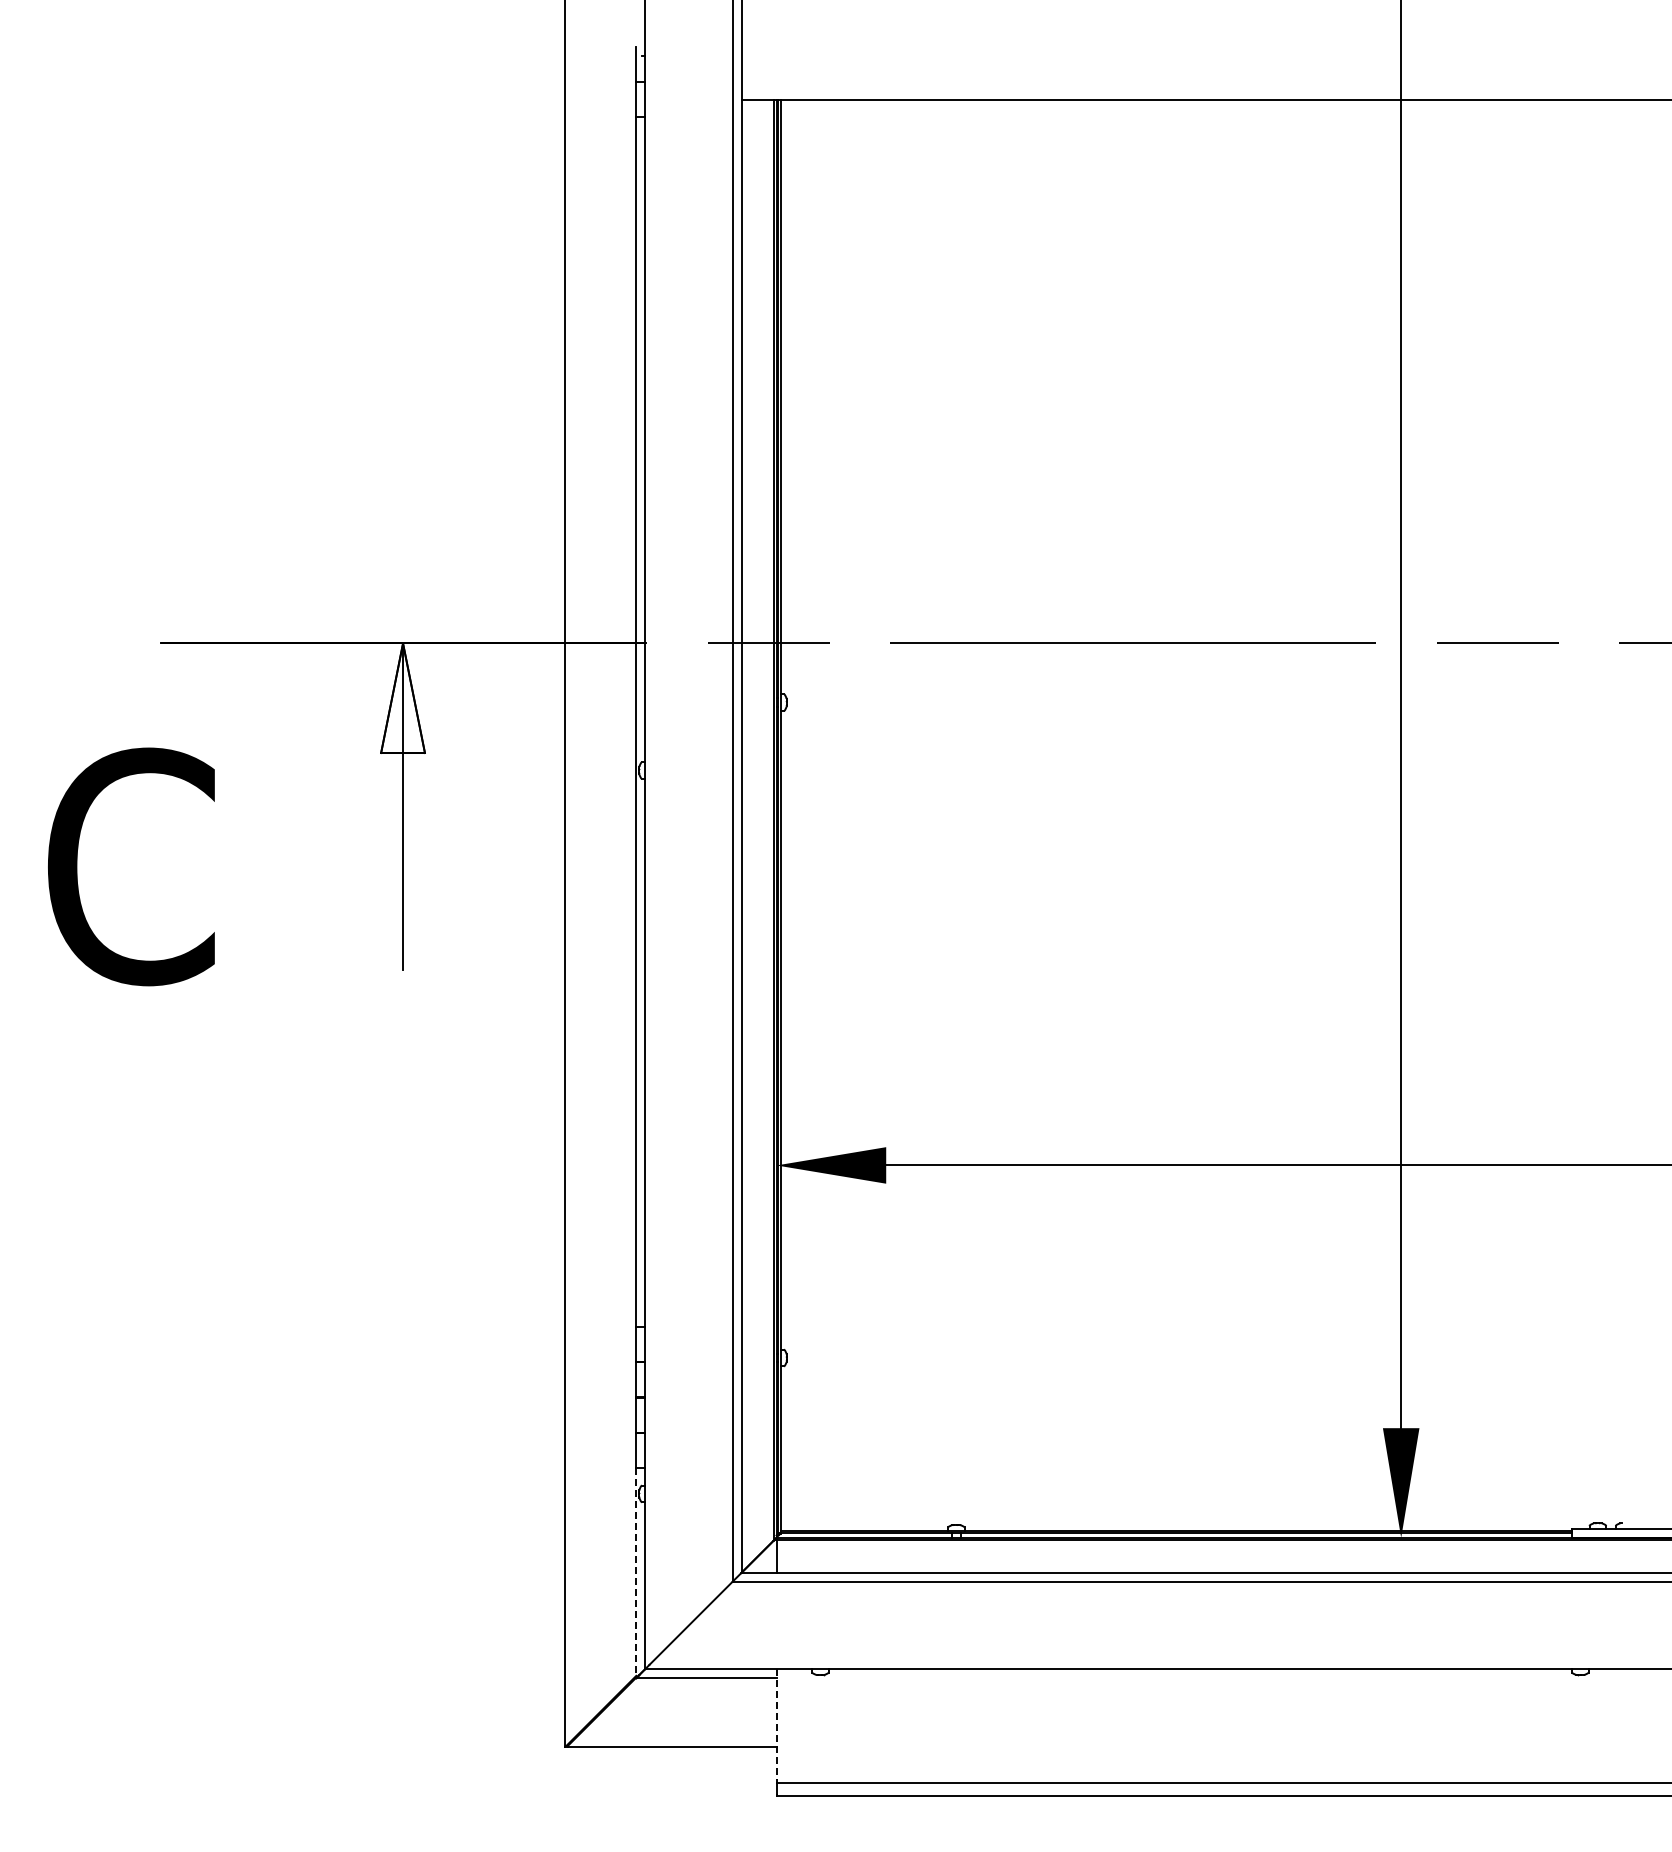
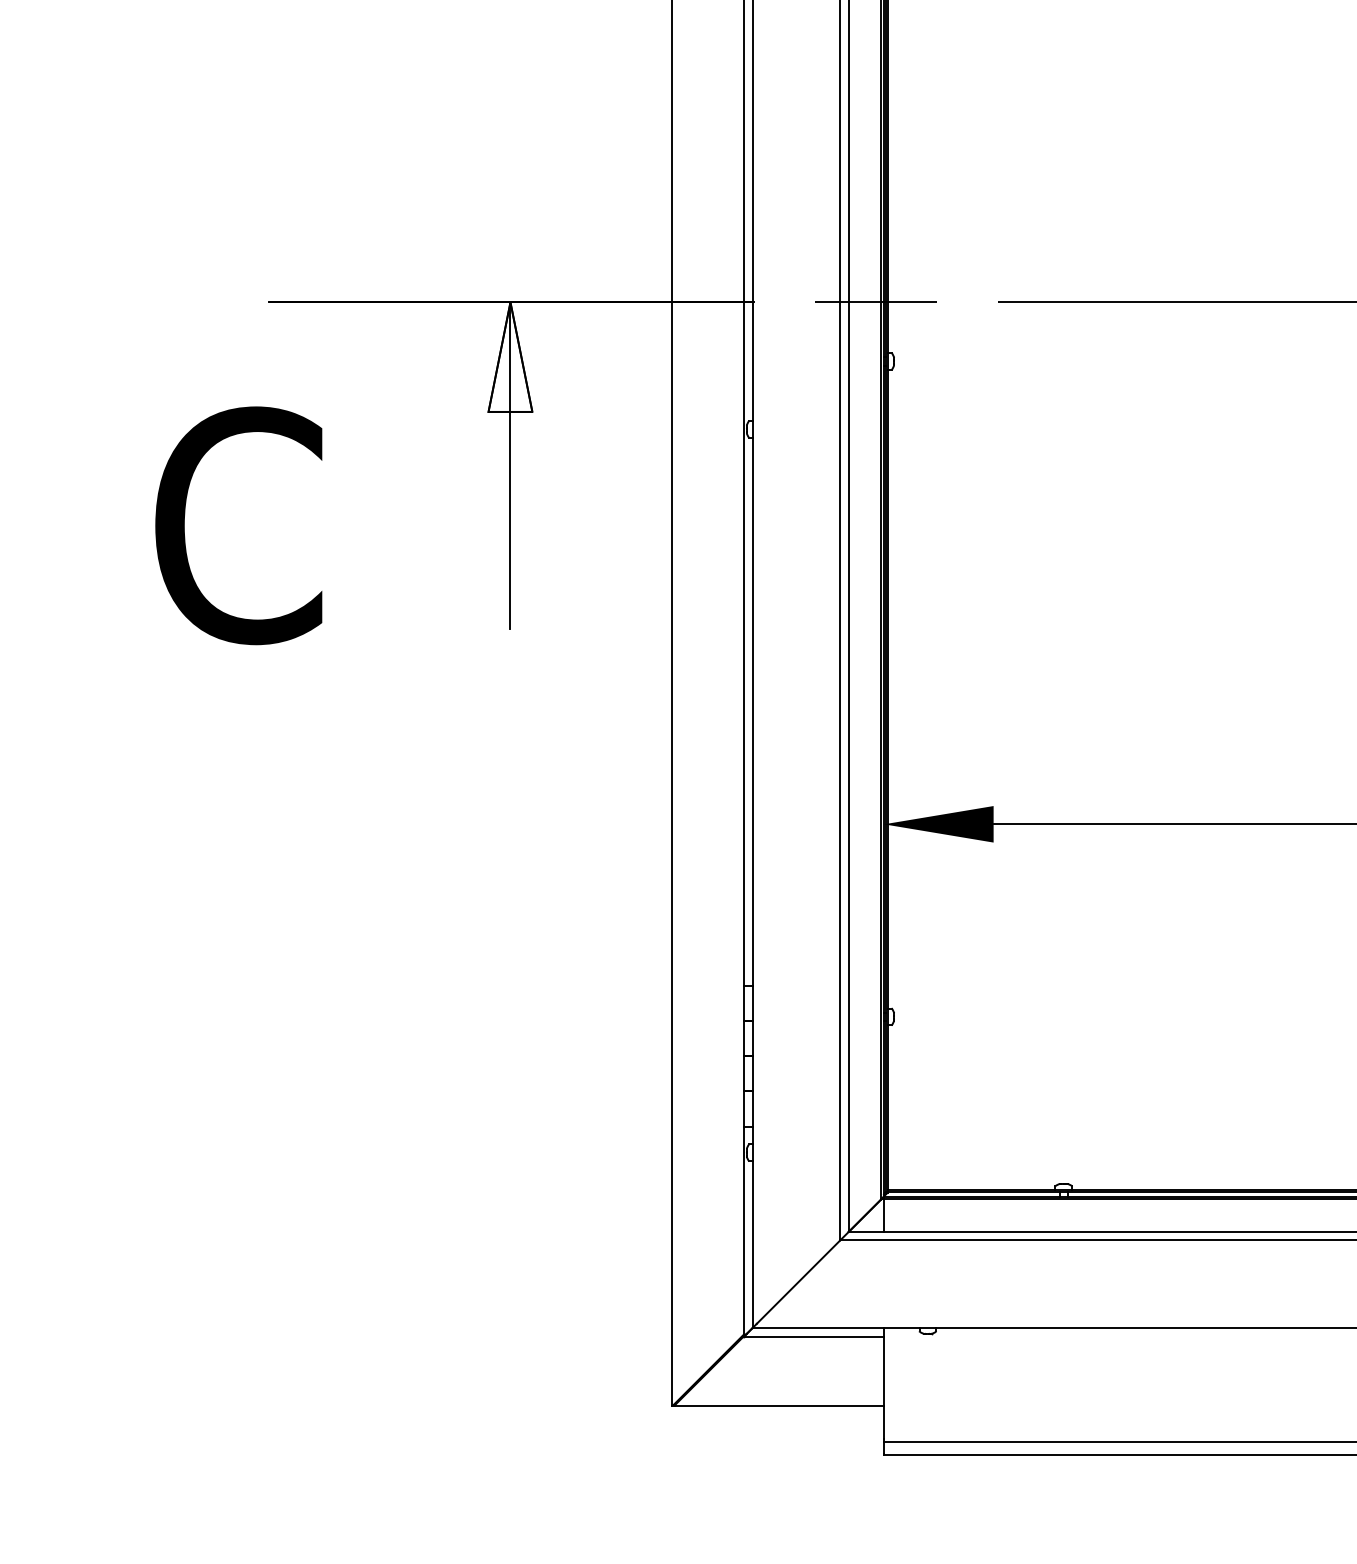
line: (636, 1573) -> (743, 1232), dashed -> solid
line: (776, 1725) -> (883, 1384), dashed -> solid

